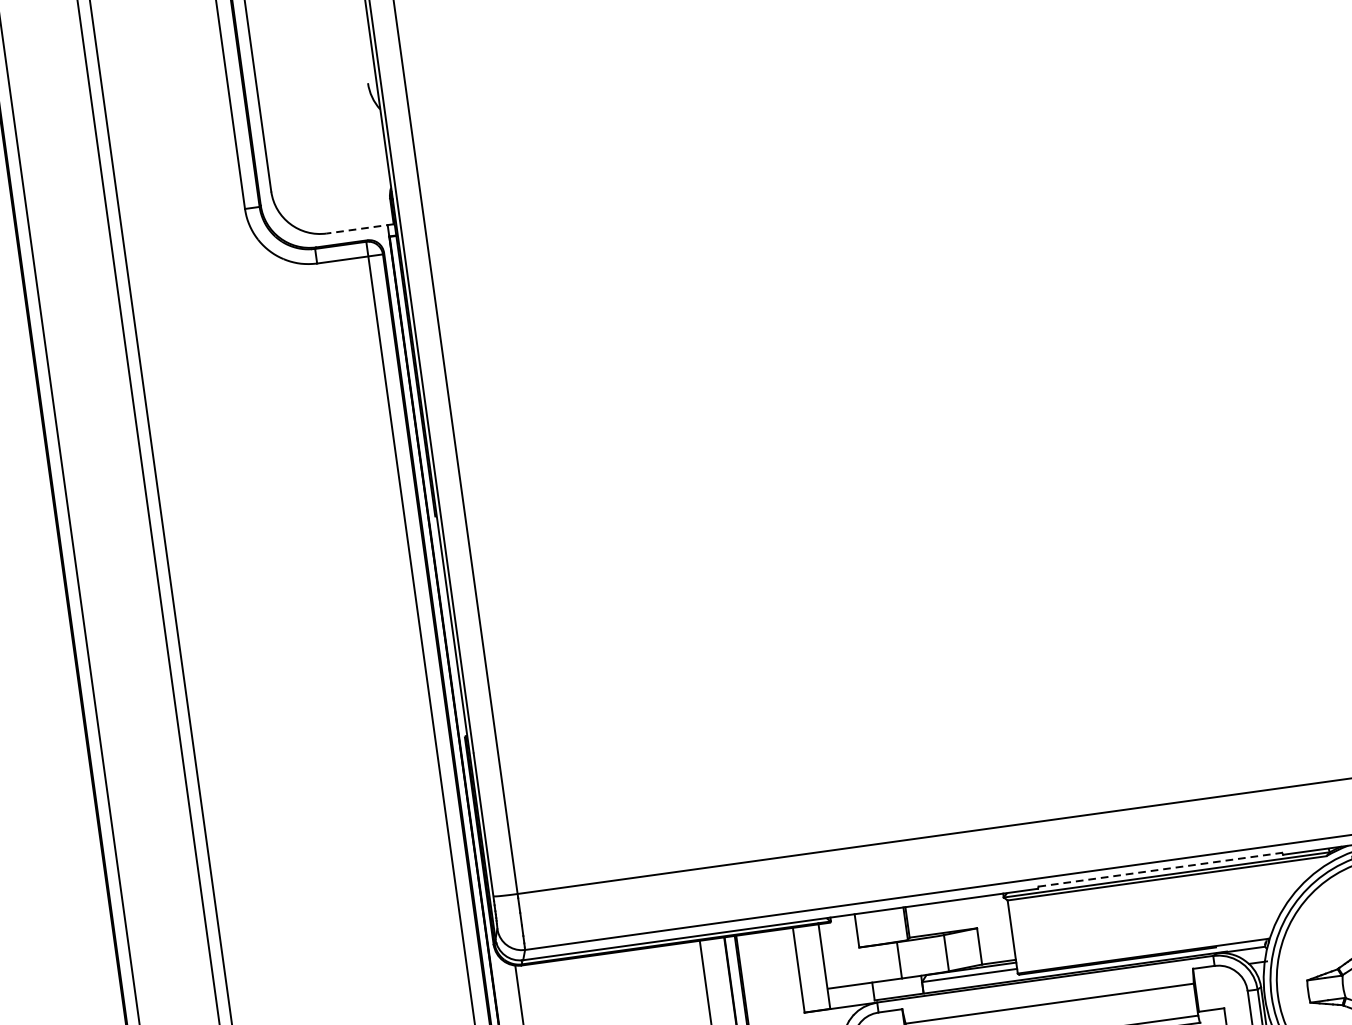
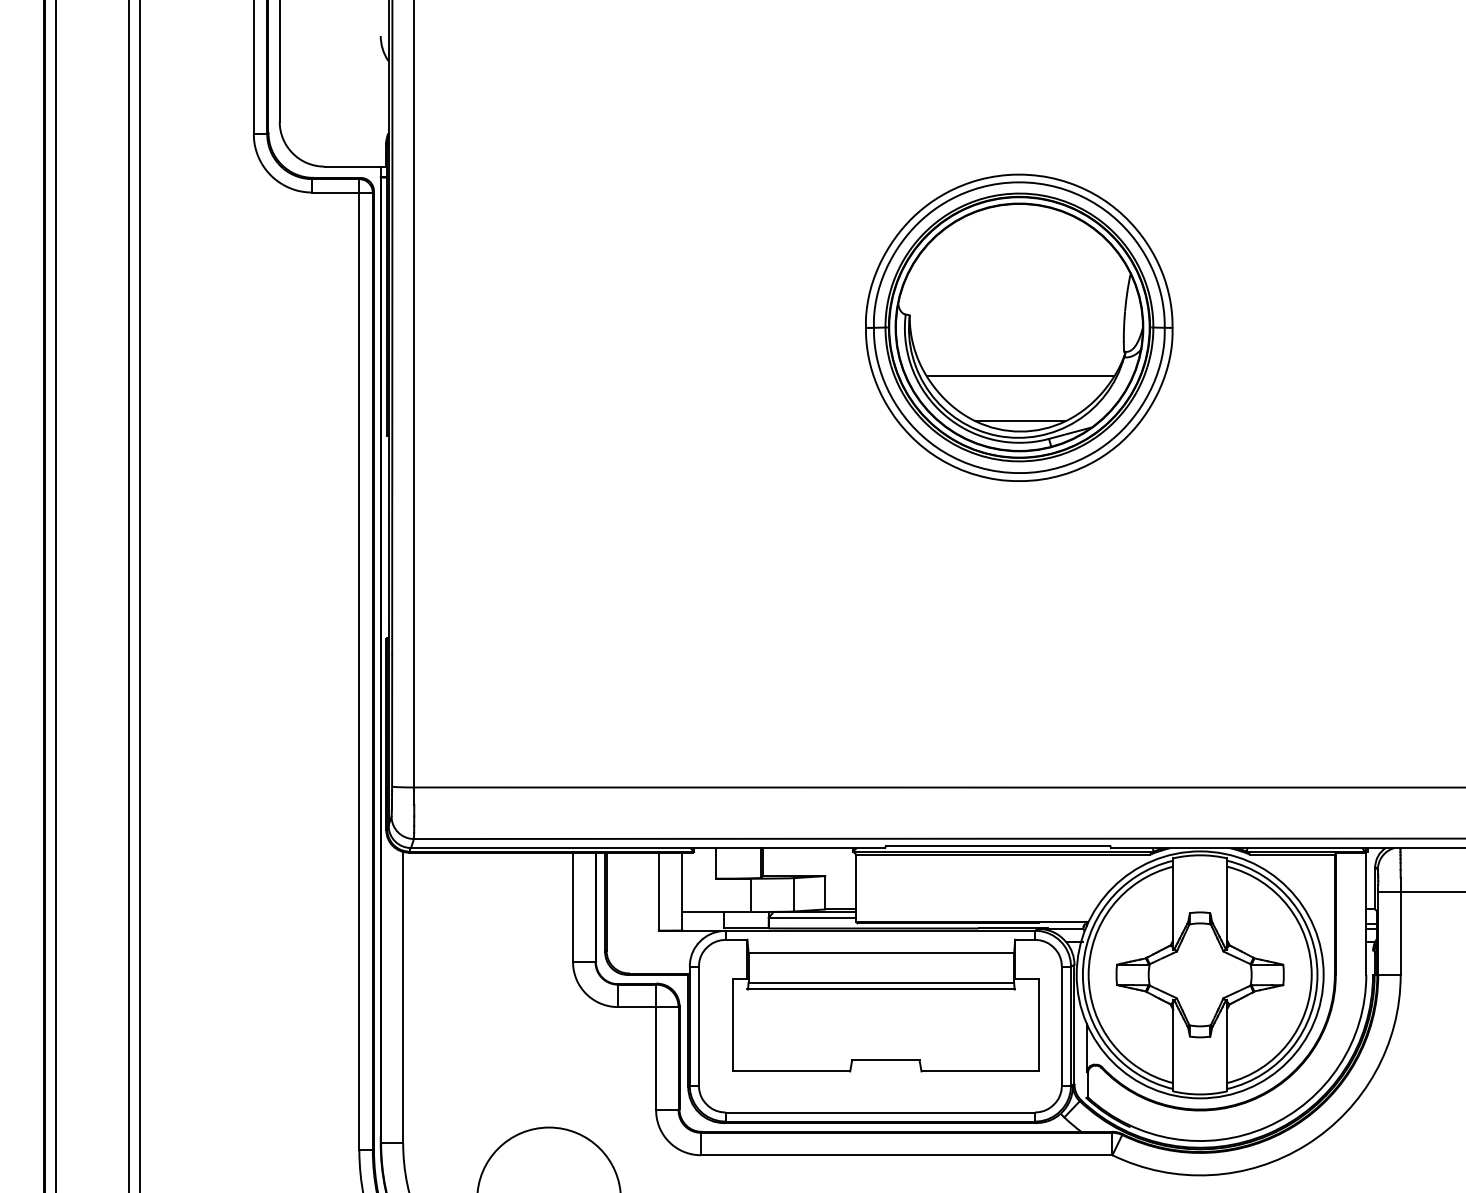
line: (360, 228) -> (355, 166), dashed -> solid
part: (1105, 303) -> (1019, 327), added
line: (1160, 870) -> (998, 846), dashed -> solid

